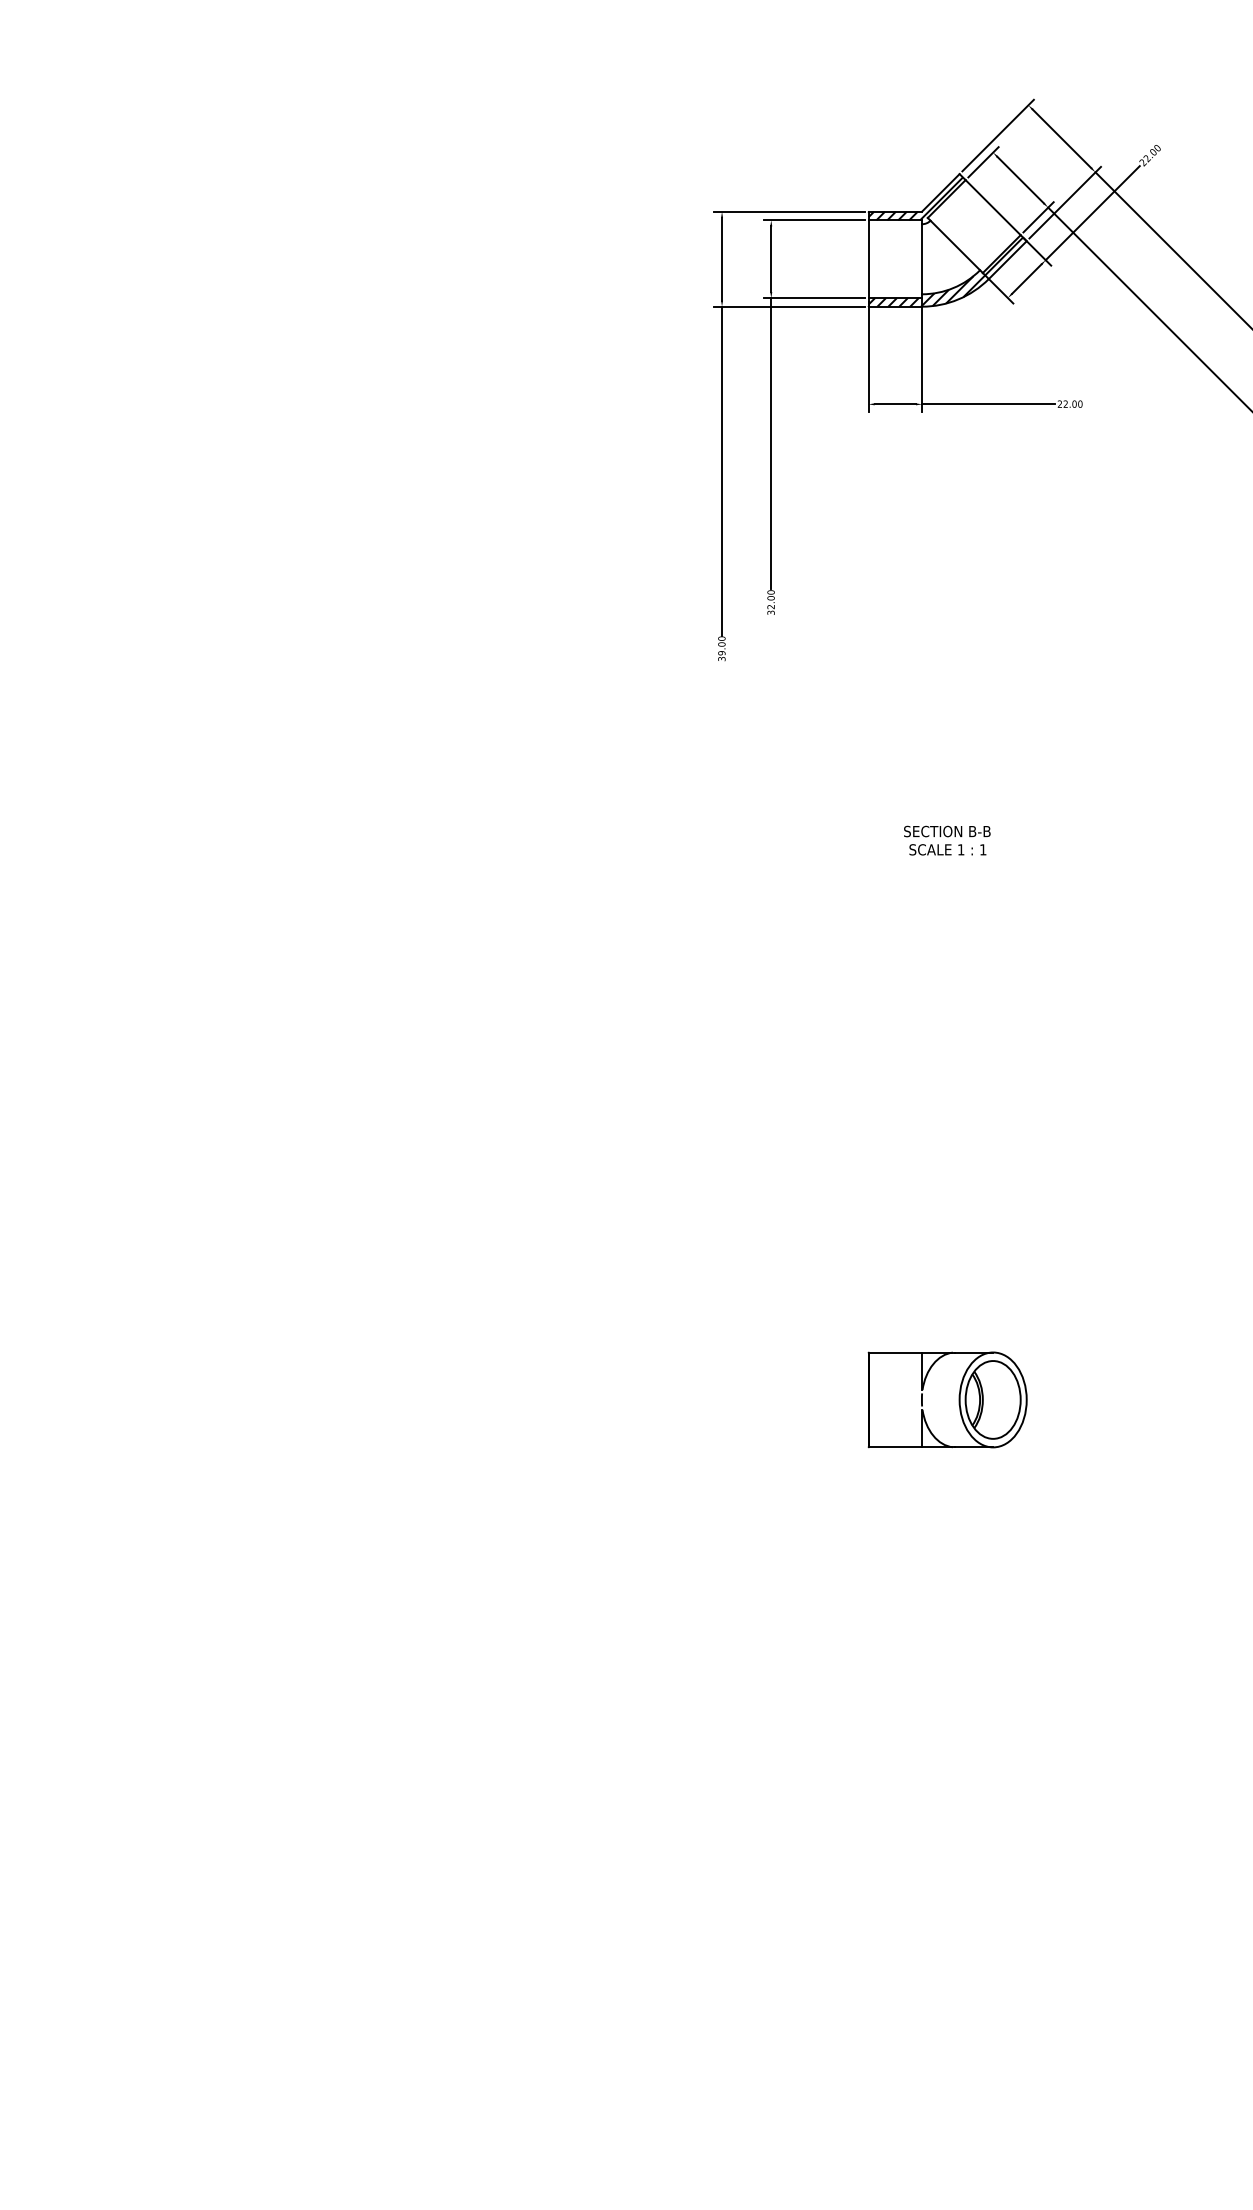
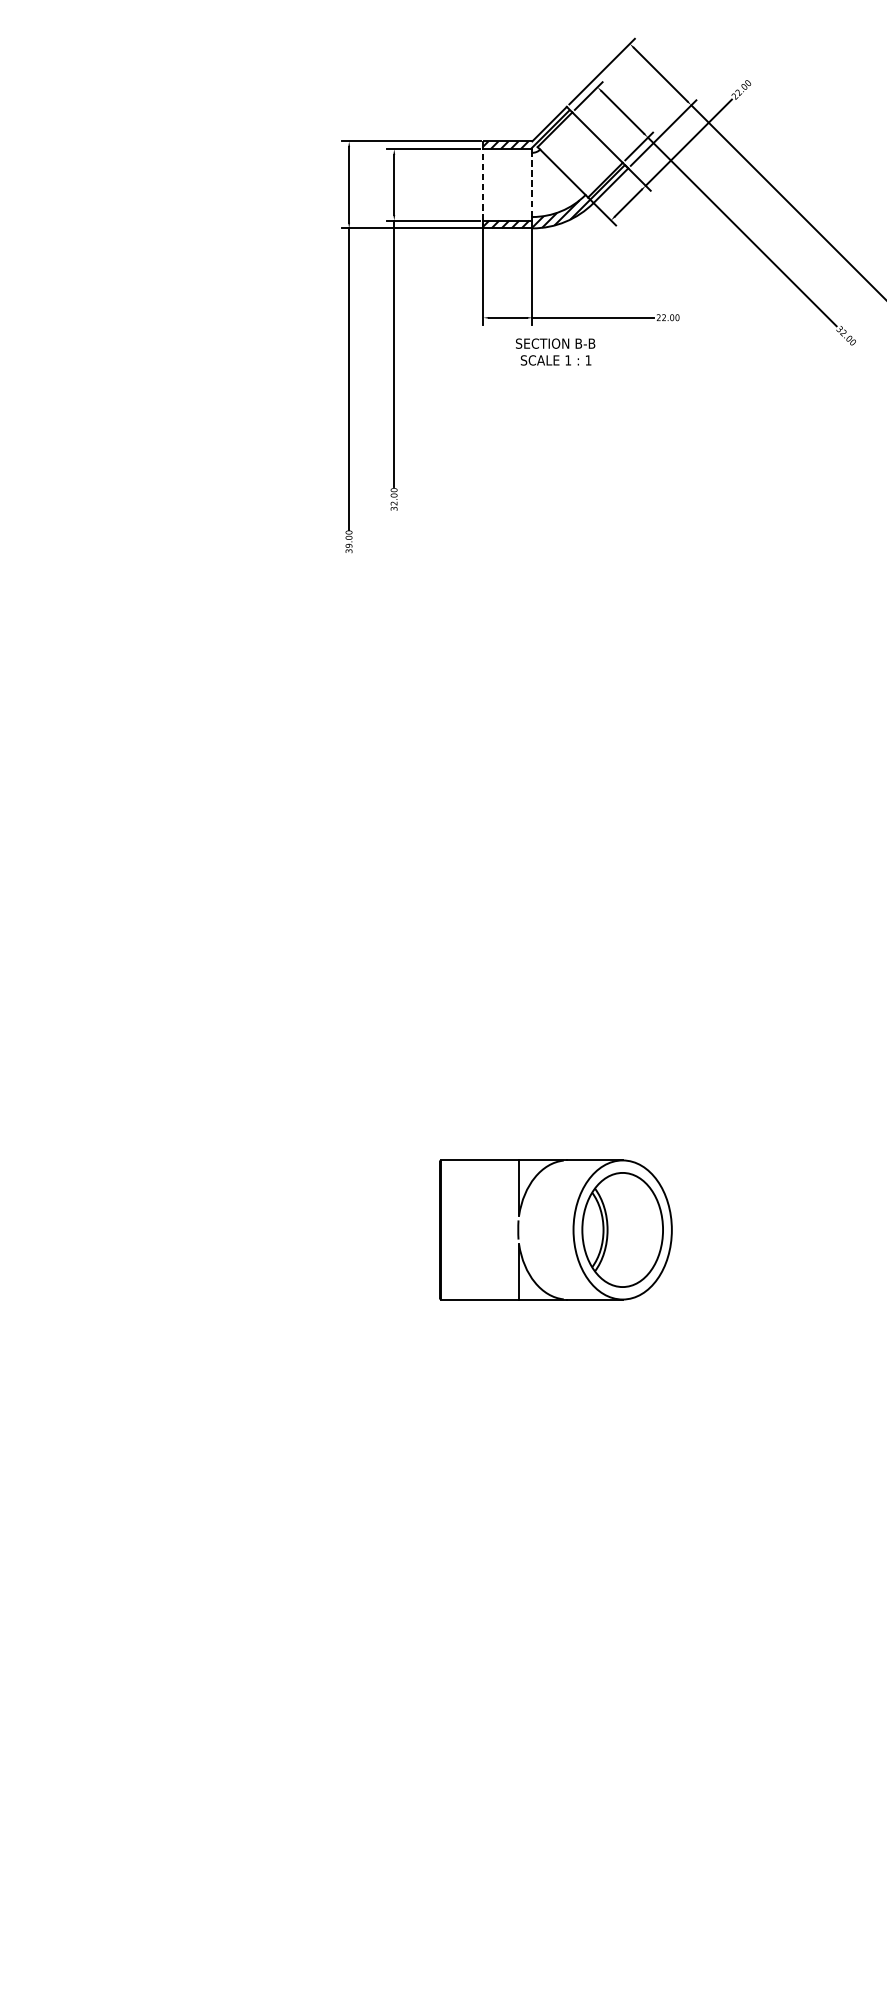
line: (922, 258) -> (532, 184), solid -> dashed
line: (868, 259) -> (483, 185), solid -> dashed
text: (947, 840) -> (555, 351), moved
part: (947, 1399) -> (555, 1229), size x1.6

